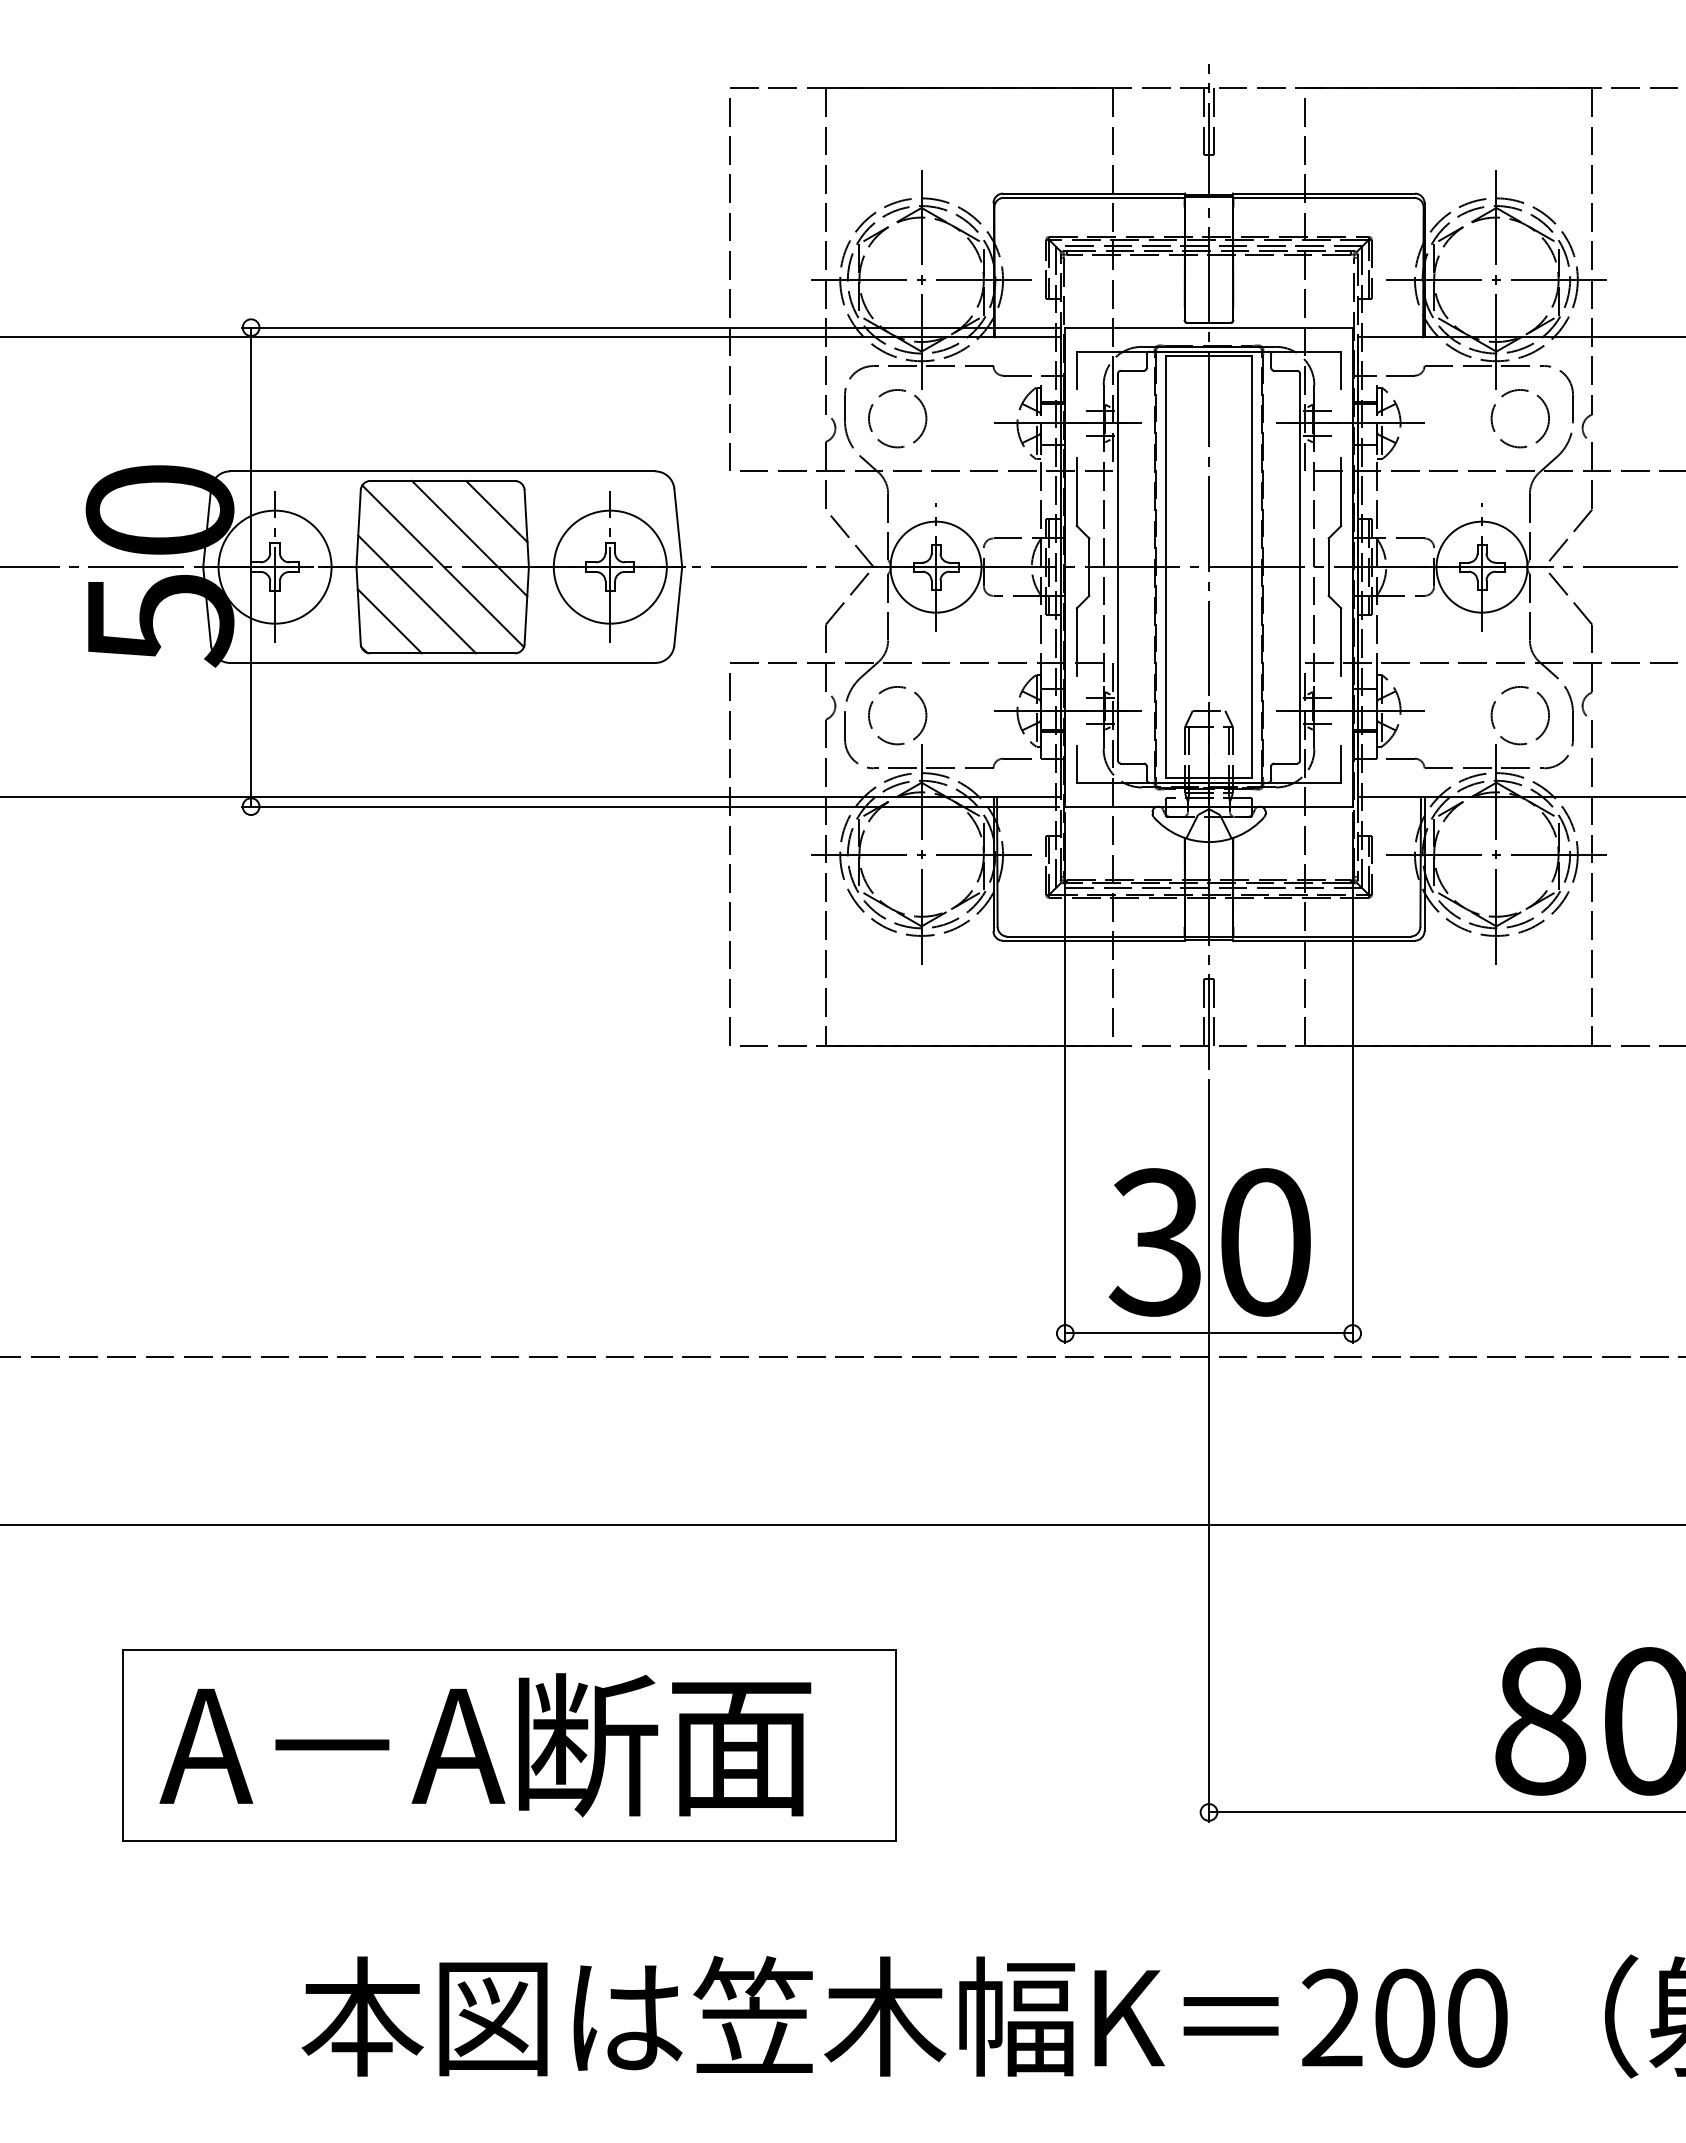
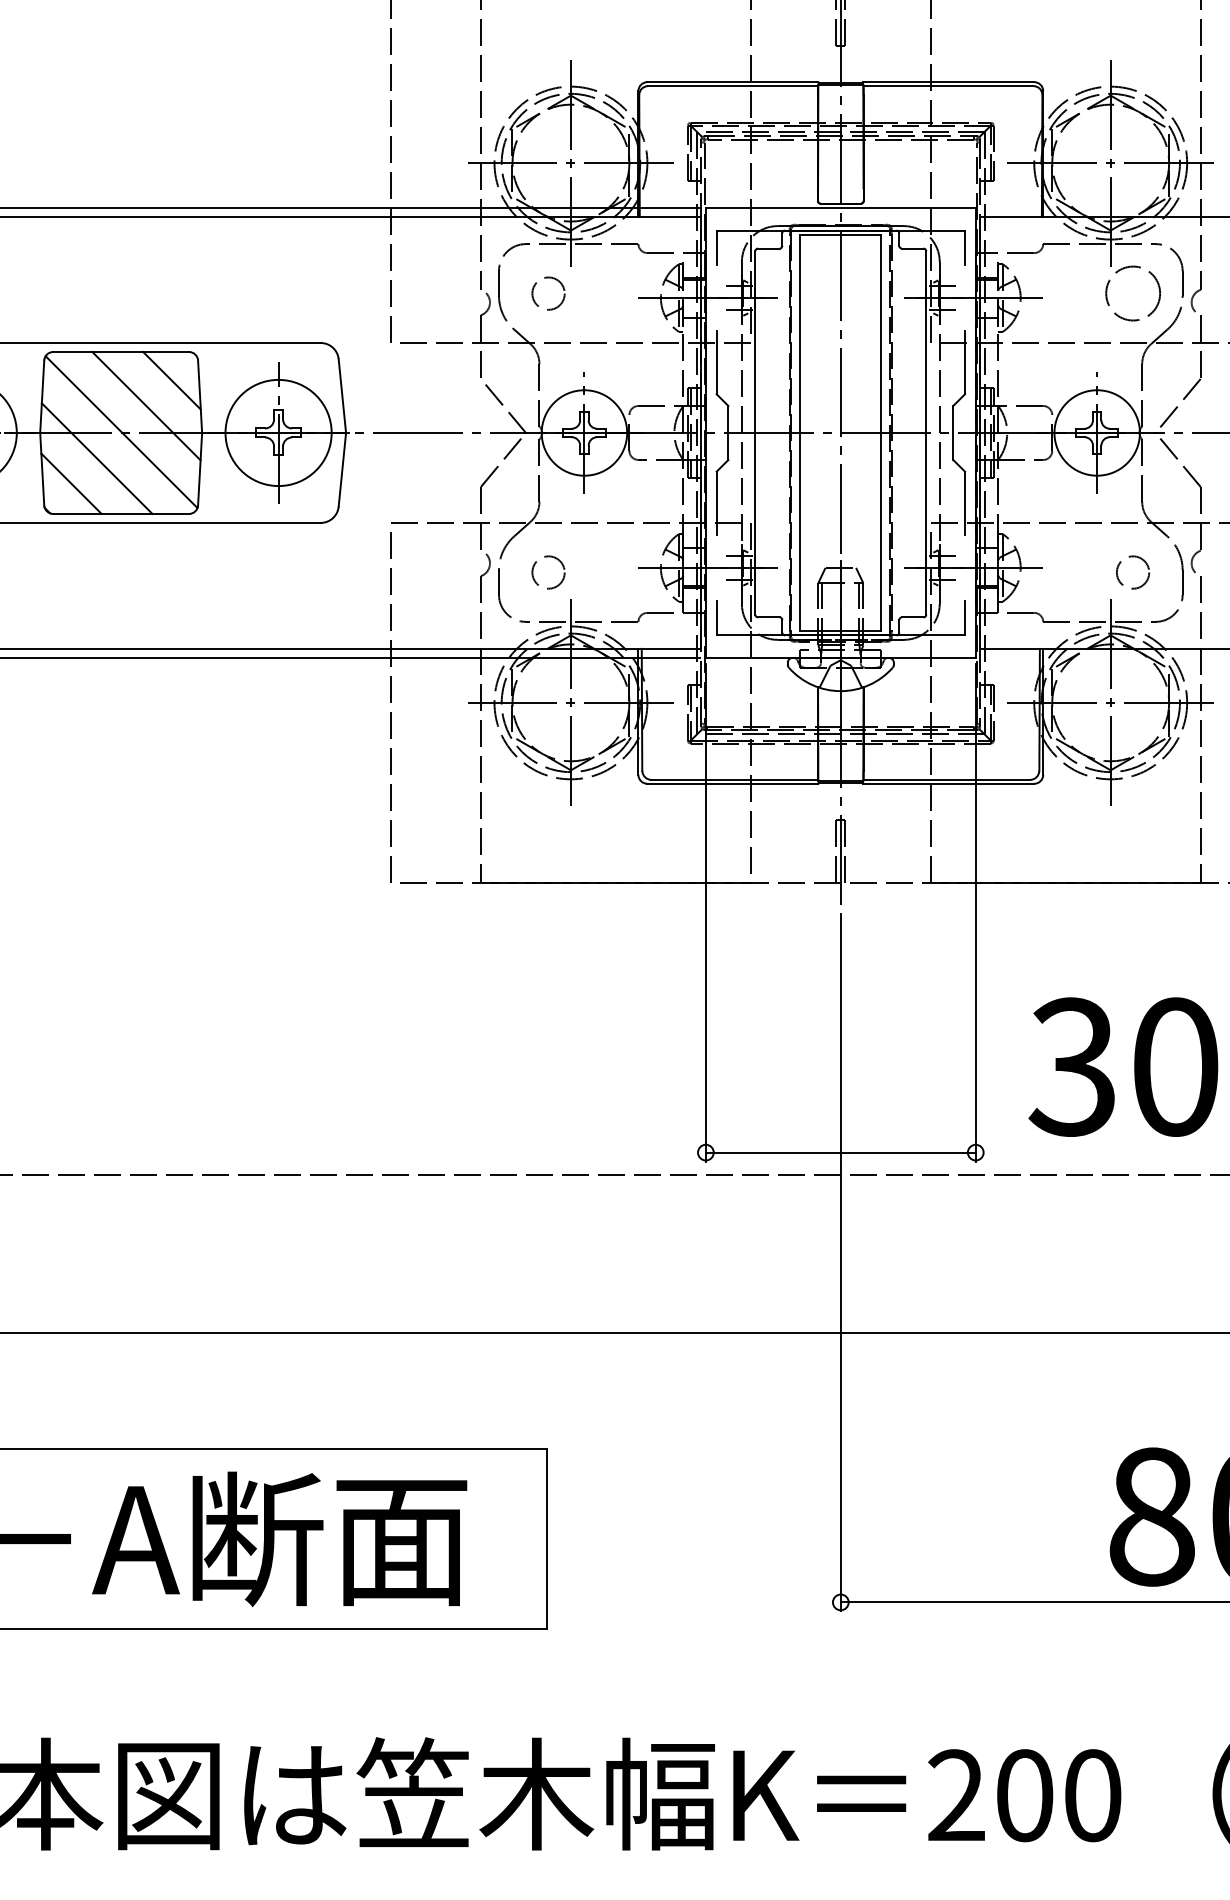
circle: (897, 418) -> (548, 293), size x0.6
circle: (897, 715) -> (548, 572), size x0.6
circle: (1519, 715) -> (1132, 572), size x0.6
text: (1209, 1242) -> (1123, 1067), moved

